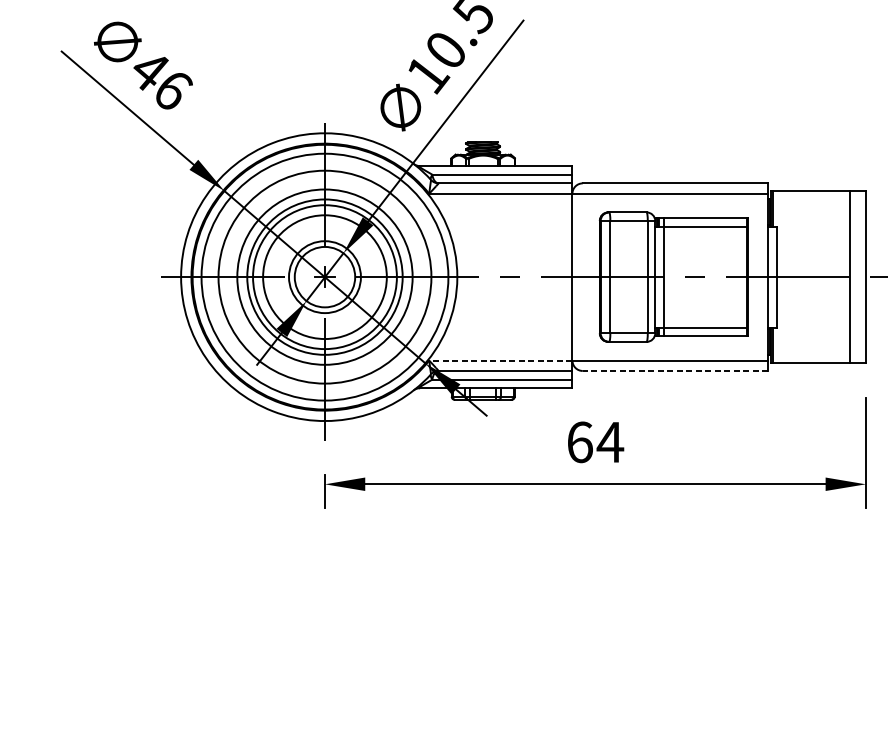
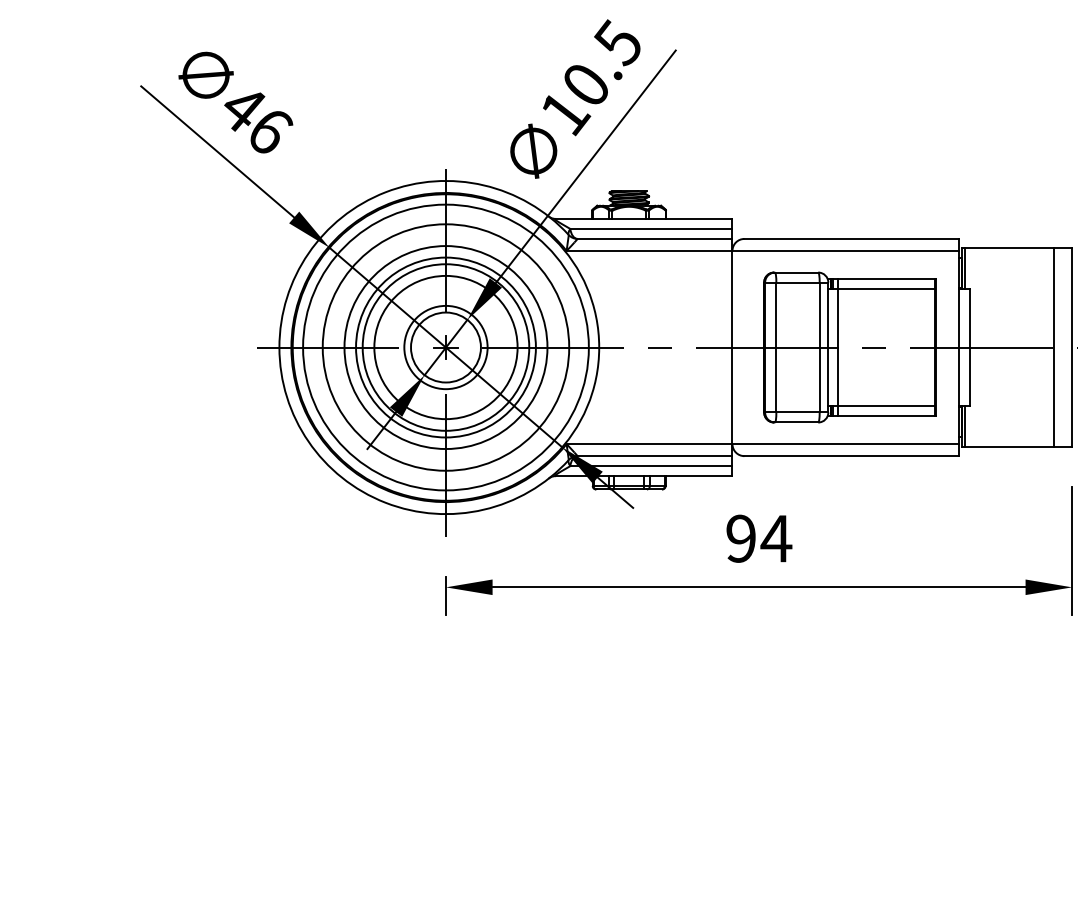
line: (500, 360) -> (649, 444), dashed -> solid
line: (675, 371) -> (851, 456), dashed -> solid
text: (580, 442) -> (741, 538), 64 -> 94

